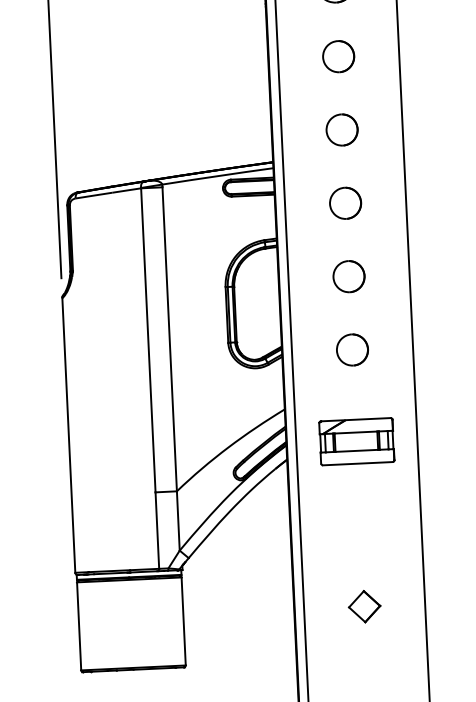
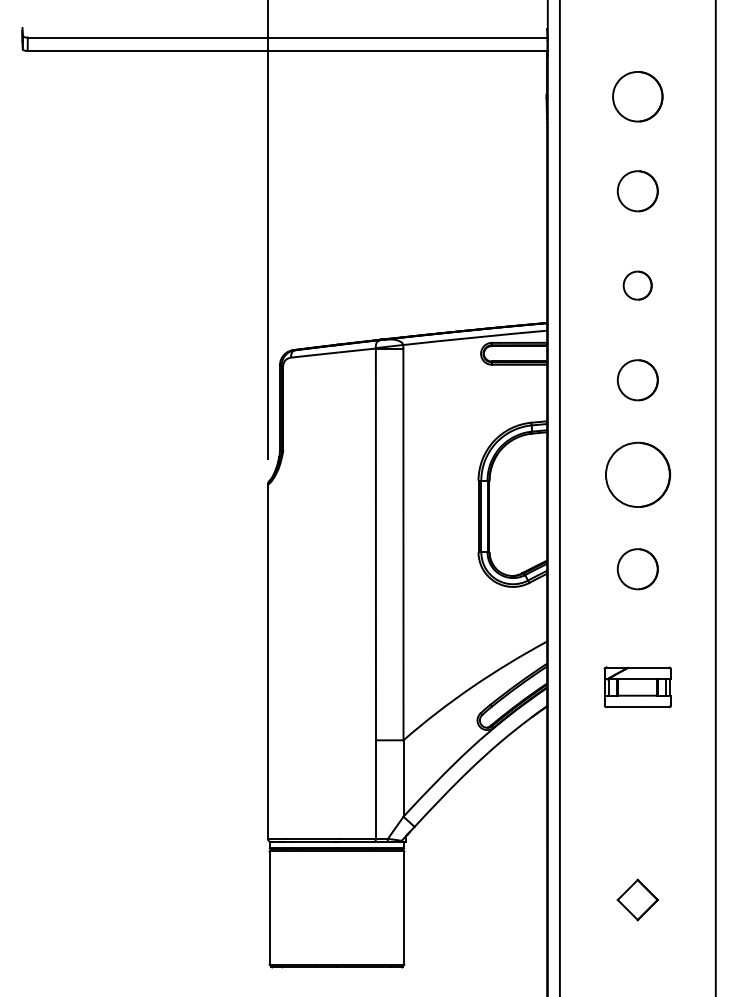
part: (341, 129) -> (637, 285), size x0.7
part: (348, 276) -> (637, 474), size x1.6
part: (356, 441) -> (637, 687), size x0.7

